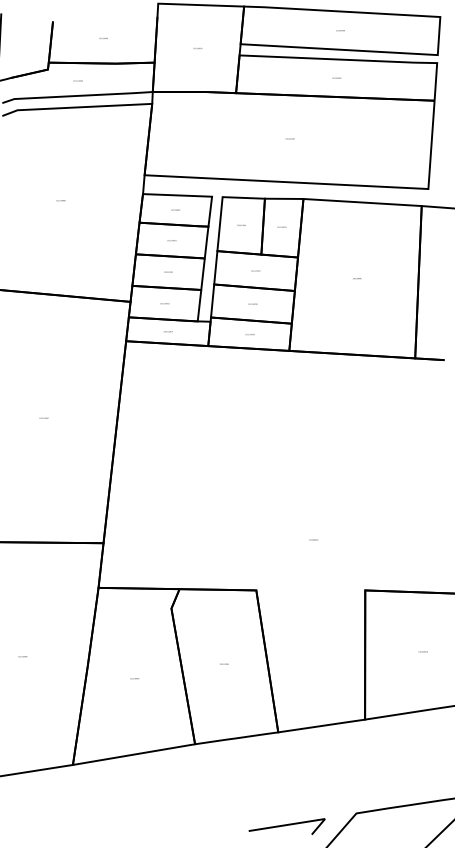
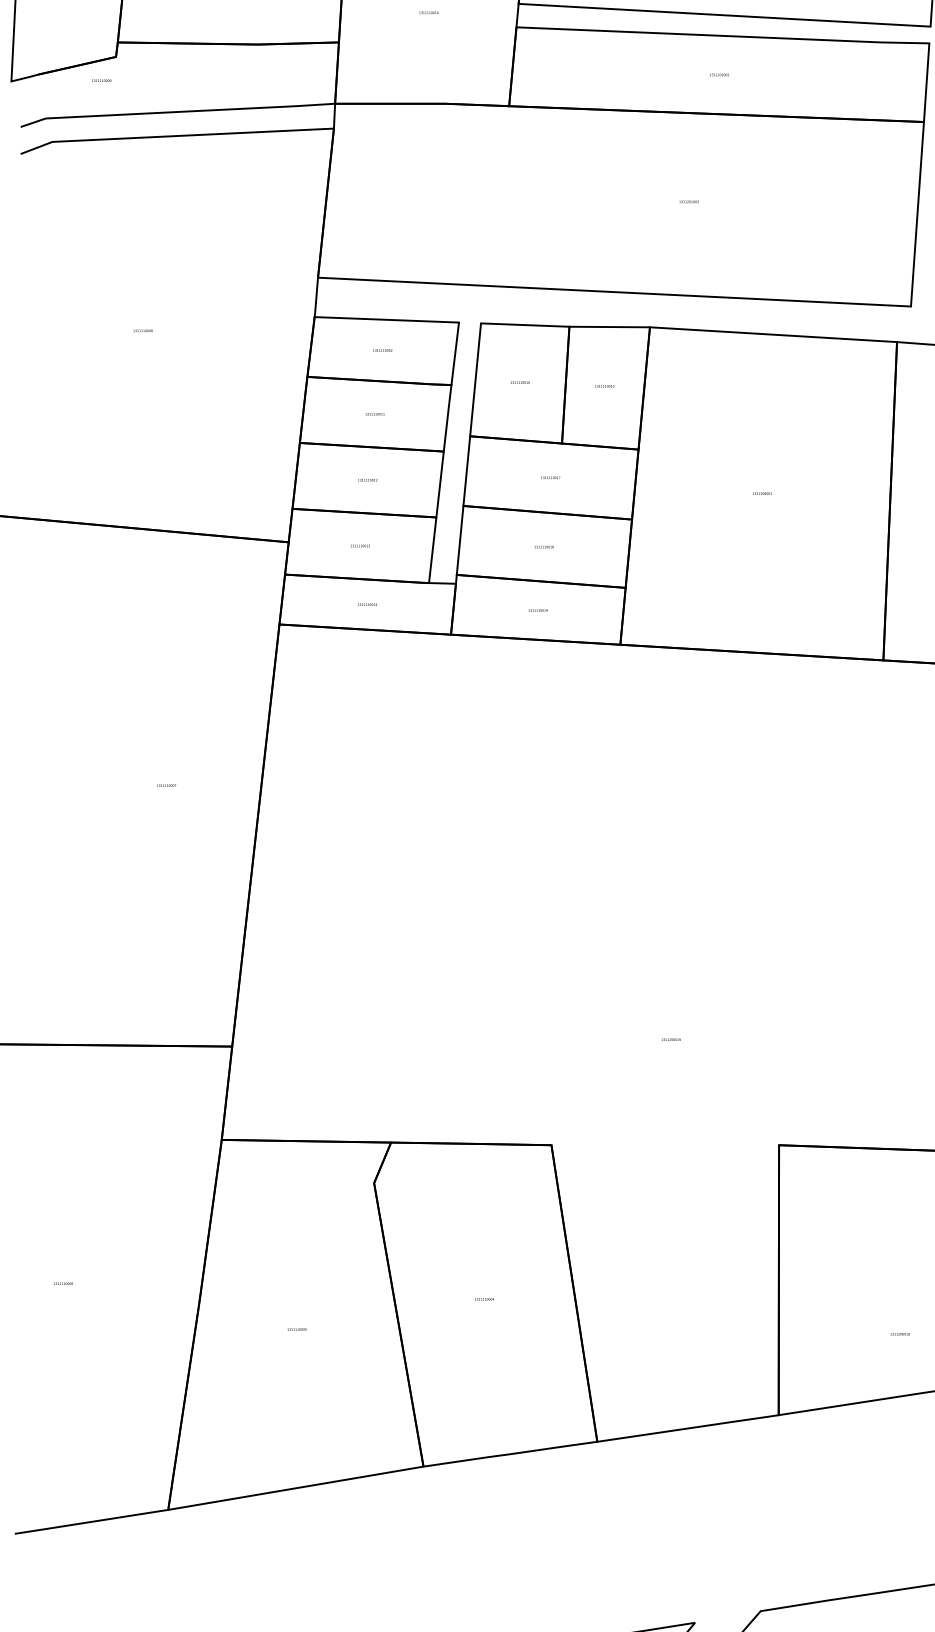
text: (77, 80) -> (100, 79), moved
text: (289, 138) -> (687, 200), moved
text: (43, 418) -> (165, 785), moved
text: (422, 651) -> (898, 1333), moved

